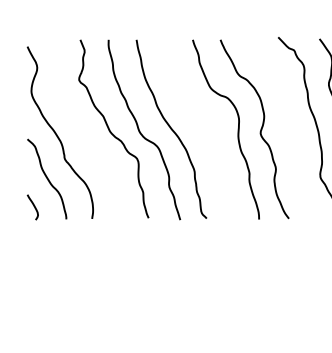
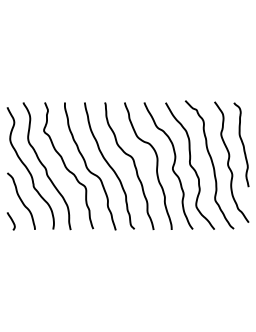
curve: (205, 127) -> (133, 164), added
curve: (284, 128) -> (189, 165), added
curve: (81, 130) -> (45, 166), added

